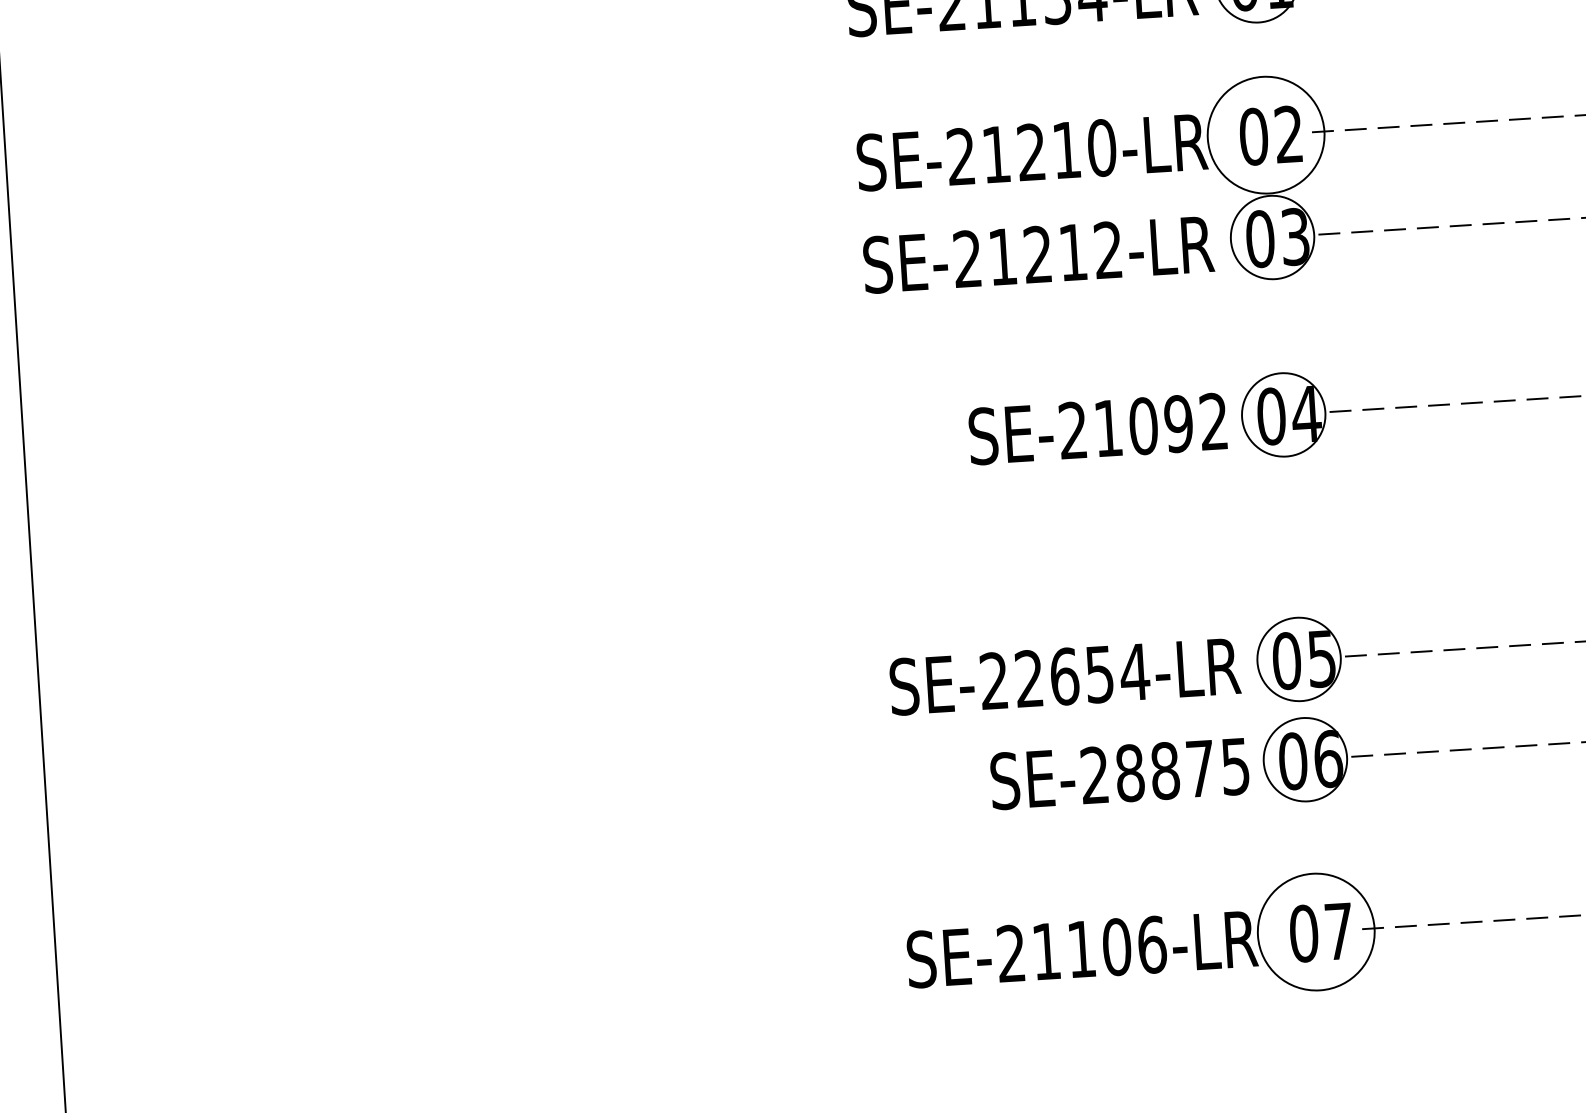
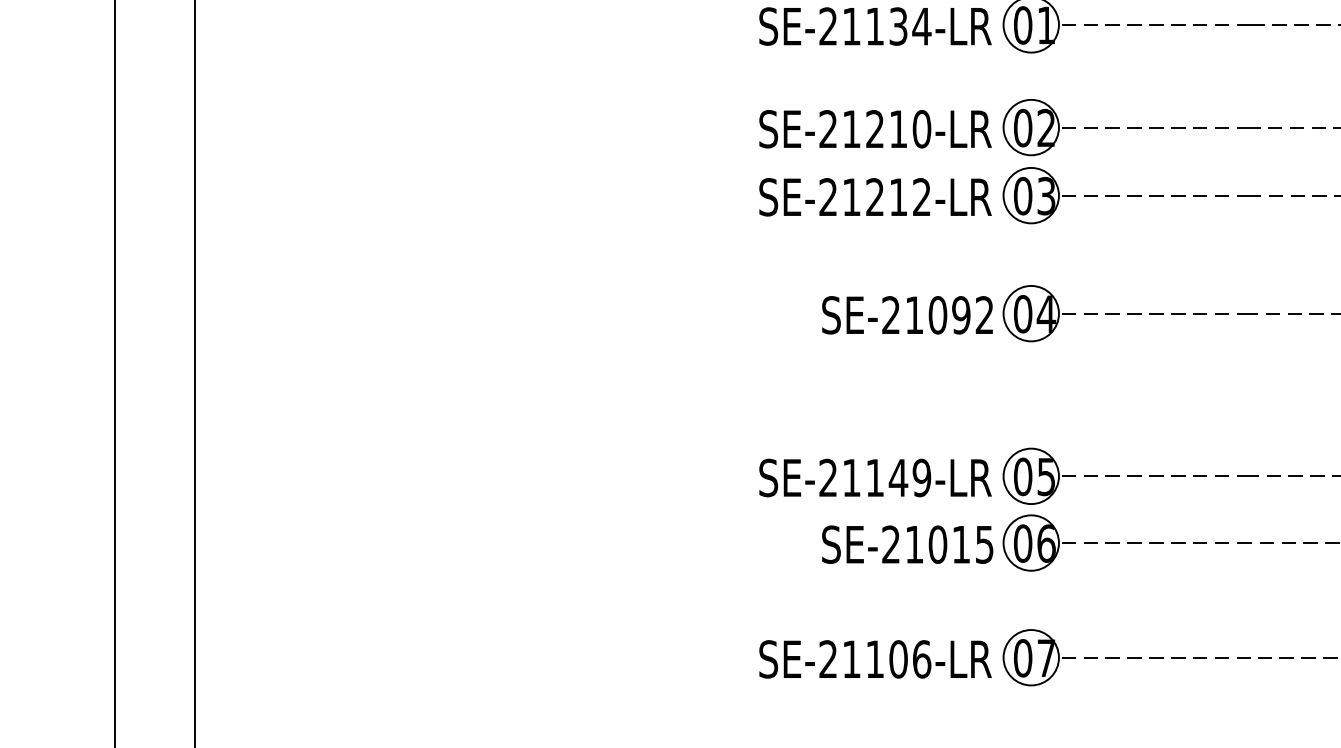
circle: (1264, 135) -> (1030, 127), size x0.71
text: (1081, 674) -> (886, 477), SE-22654-LR -> SE-21149-LR
text: (1164, 770) -> (937, 544), SE-28875 -> SE-21015
circle: (1315, 931) -> (1030, 657), size x0.71

